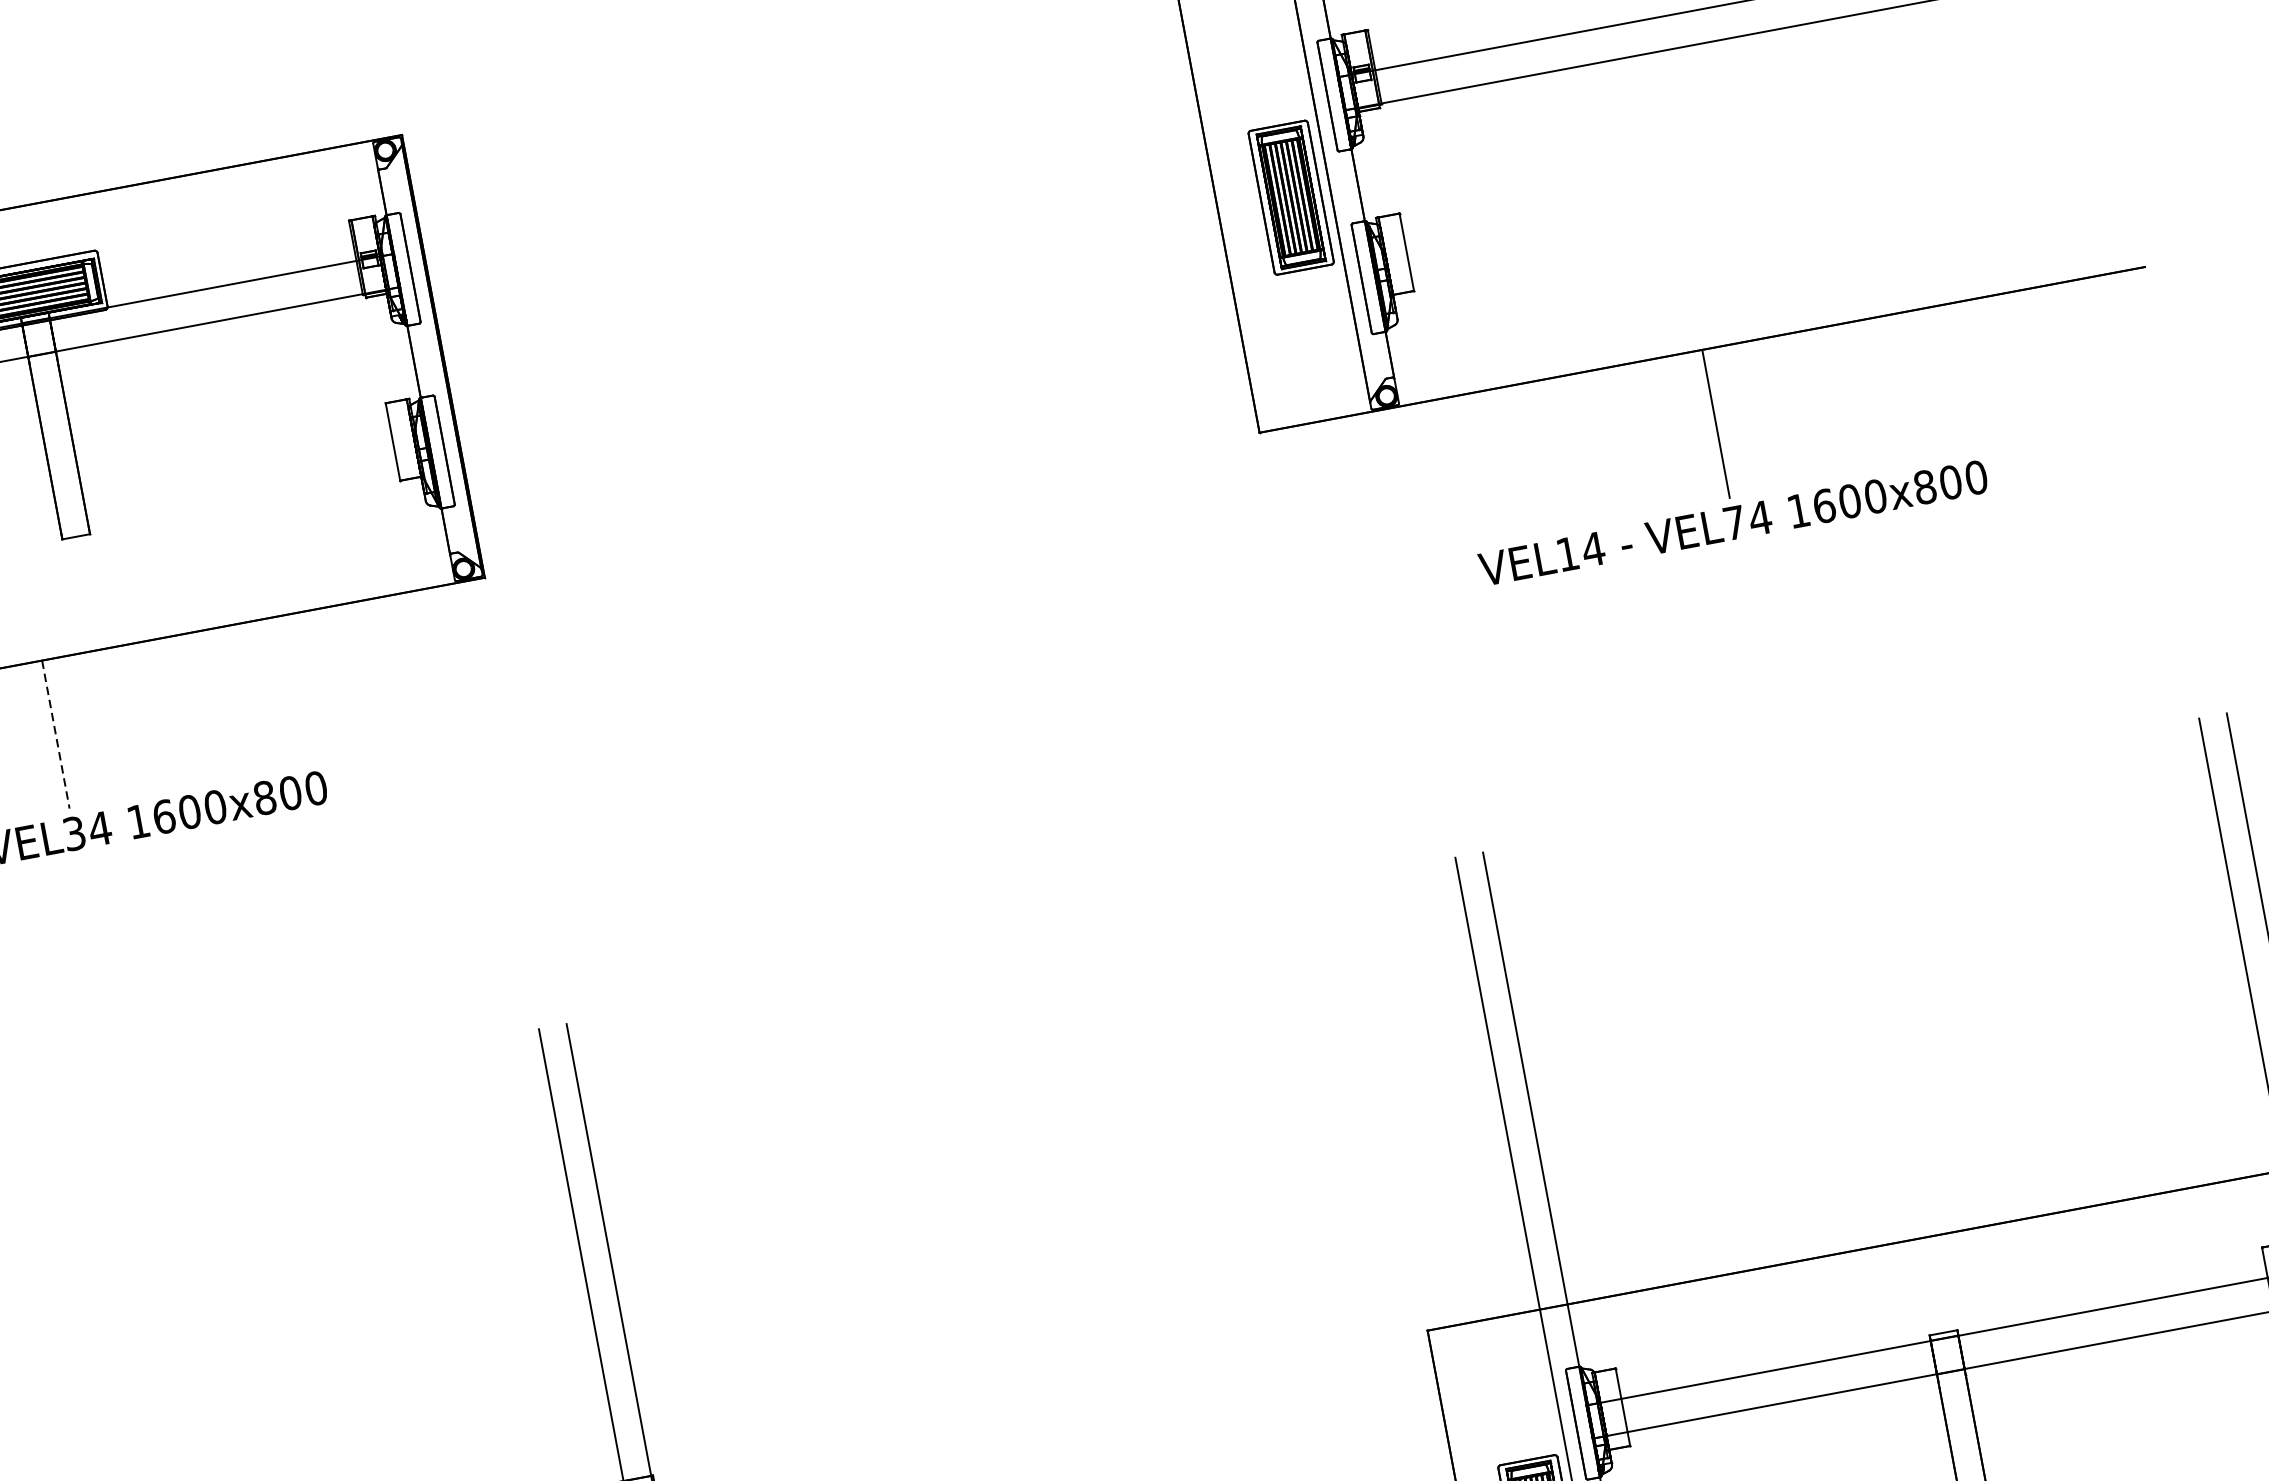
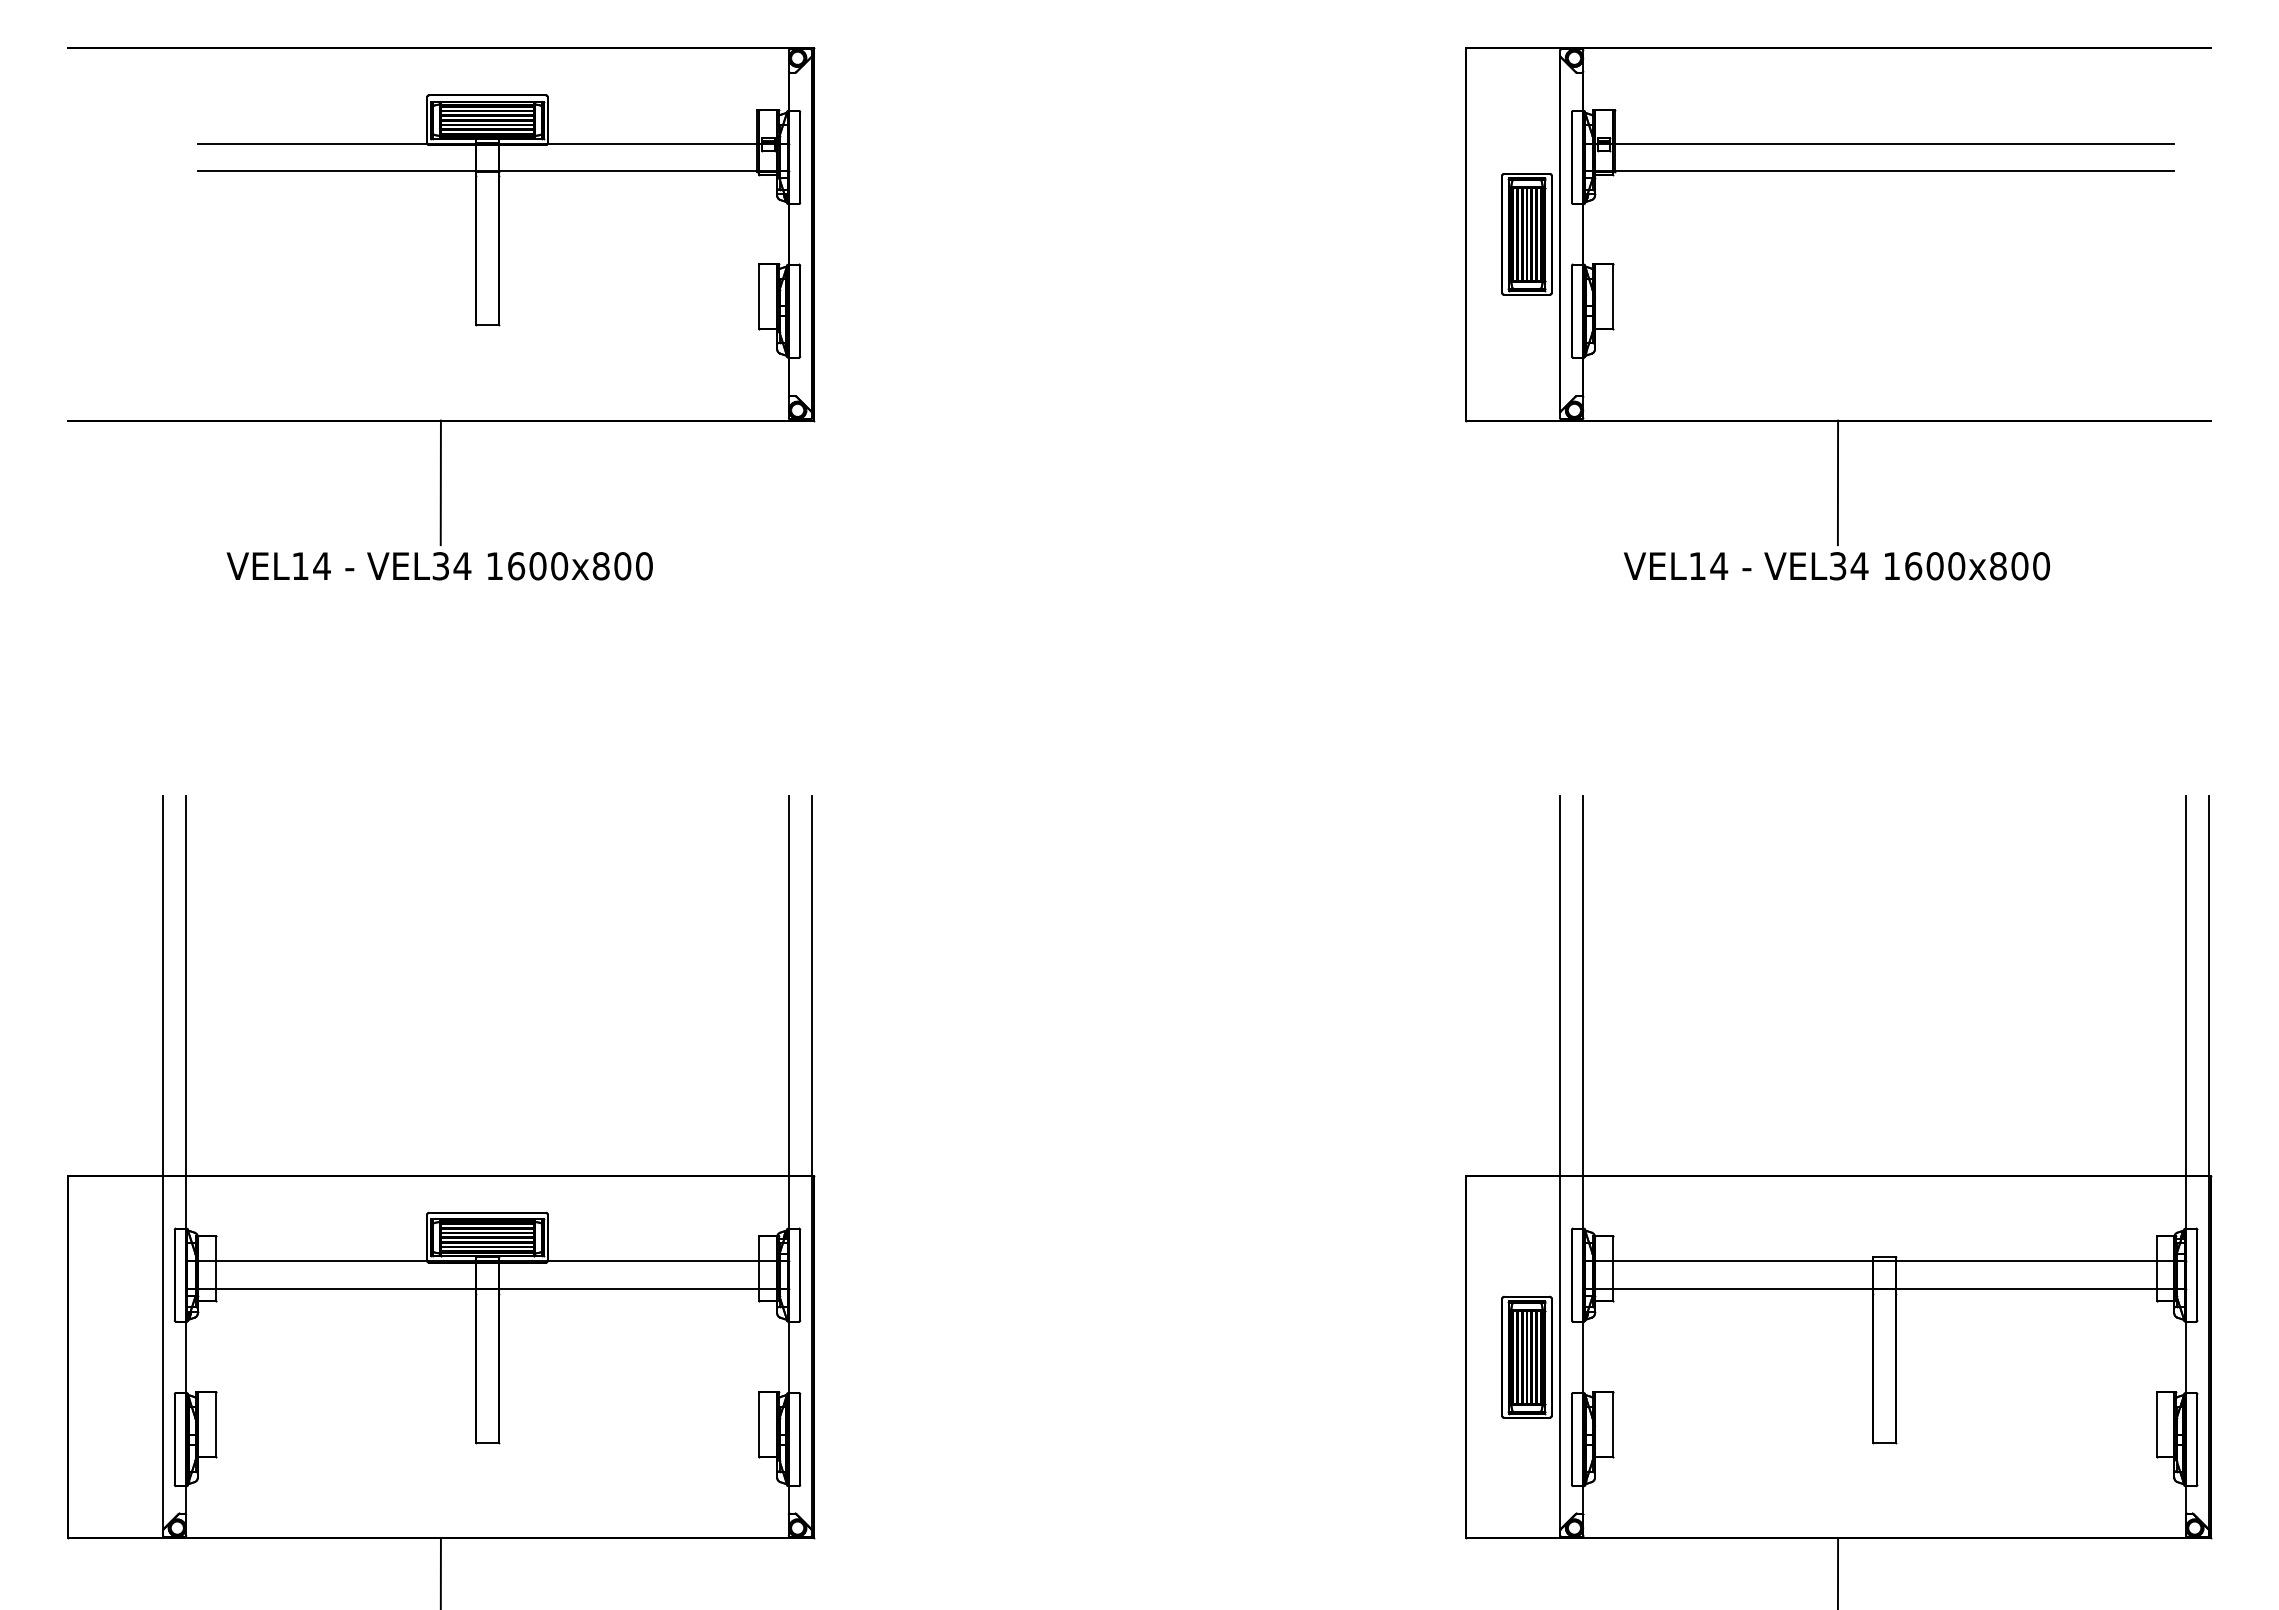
text: (1735, 523) -> (1838, 566), VEL74 -> VEL34
line: (55, 735) -> (440, 483), dashed -> solid

